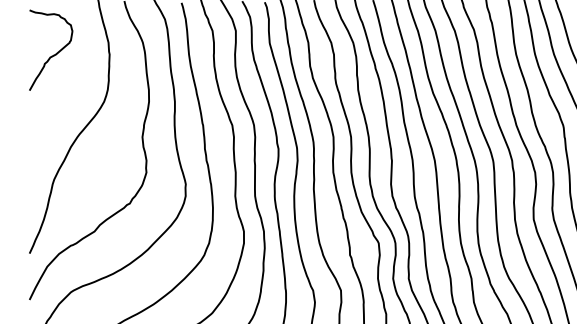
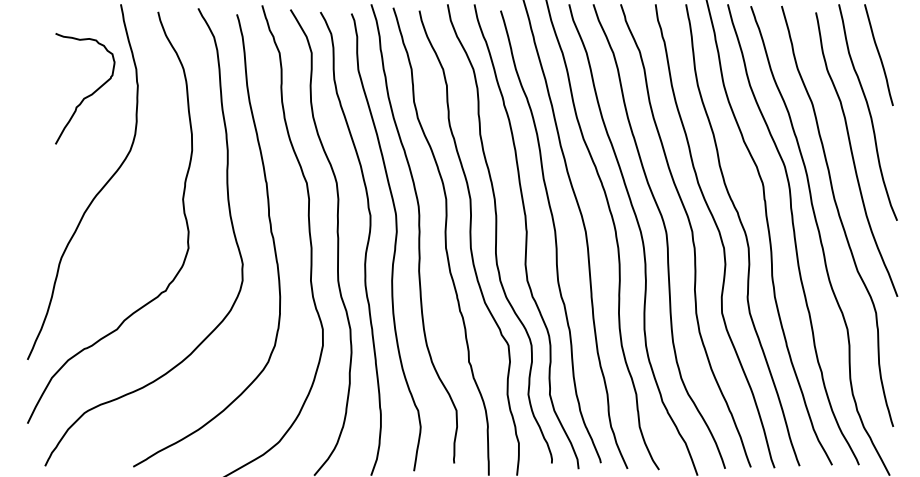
curve: (54, 54) -> (89, 94), moved

